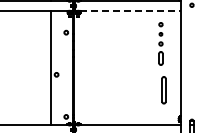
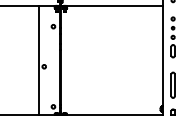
line: (131, 11) -> (115, 6), dashed -> solid
part: (160, 43) -> (172, 36), moved
part: (163, 90) -> (172, 85), moved

